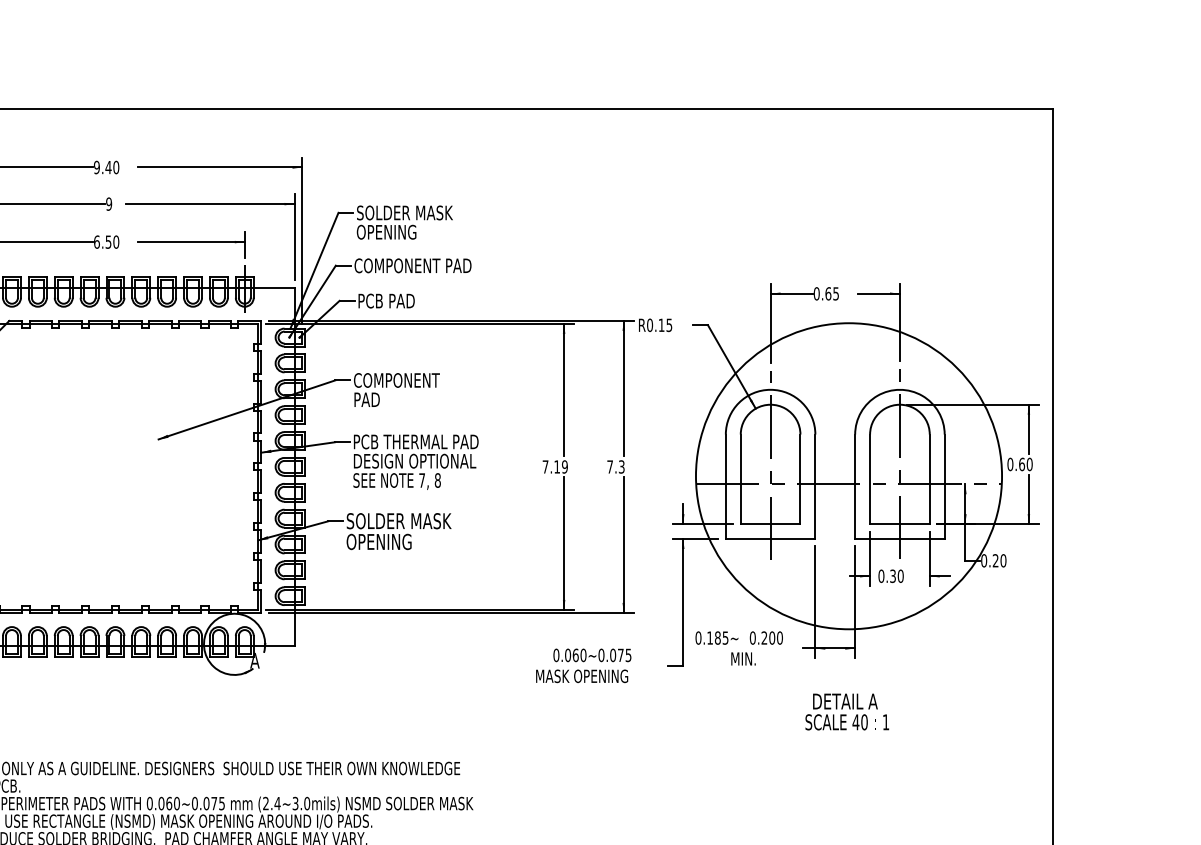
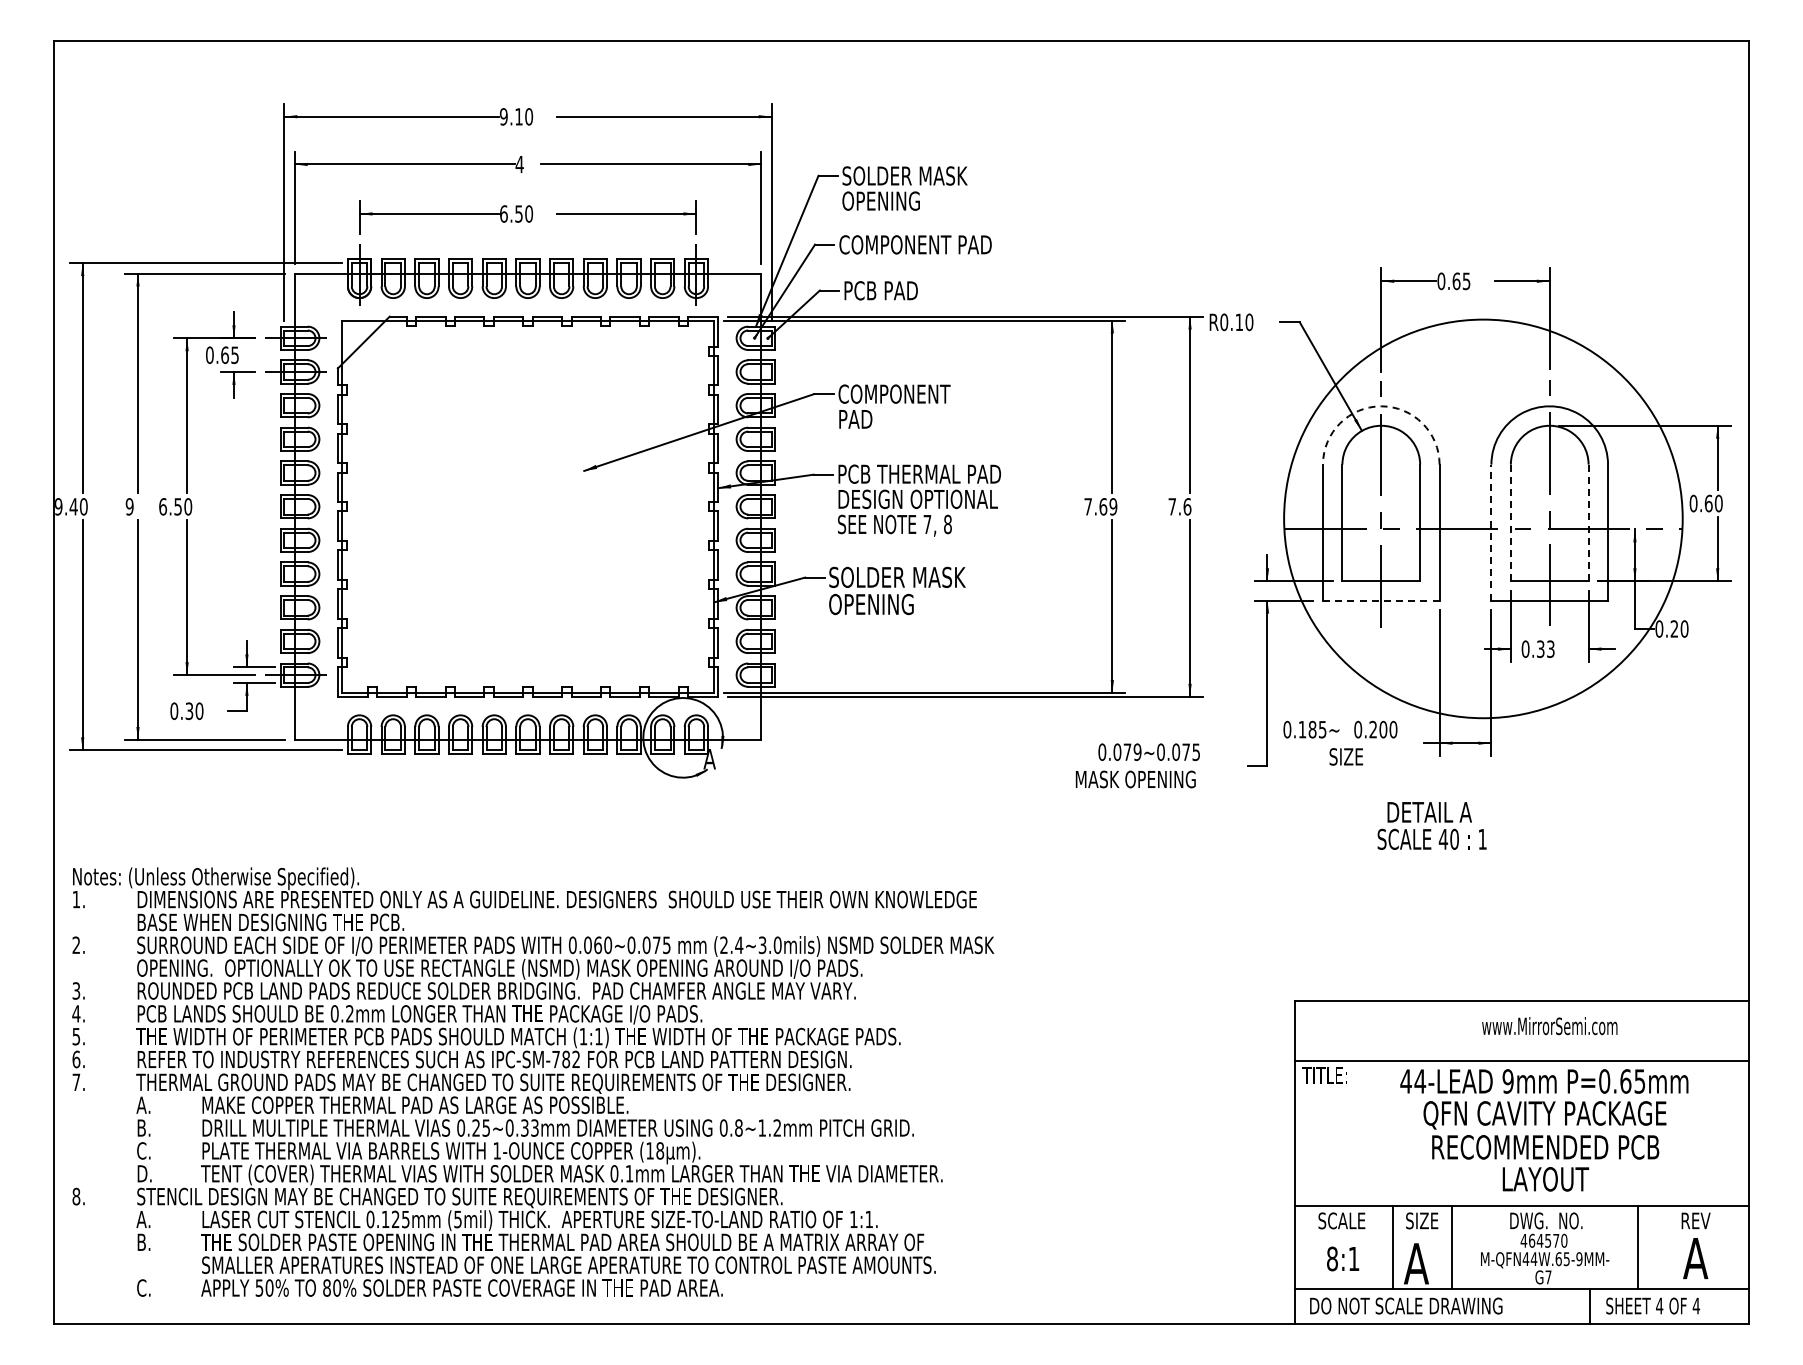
text: (108, 167) -> (518, 116), 9.40 -> 9.10
text: (108, 204) -> (519, 164), 9 -> 4
text: (669, 325) -> (1249, 322), R0.15 -> R0.10
arc: (770, 389) -> (1381, 406), solid -> dashed
text: (557, 466) -> (1103, 506), 7.19 -> 7.69
text: (621, 466) -> (1187, 506), 7.3 -> 7.6
line: (869, 479) -> (1510, 522), solid -> dashed
line: (929, 479) -> (1588, 522), solid -> dashed
line: (855, 486) -> (1491, 532), solid -> dashed
line: (769, 538) -> (1380, 600), solid -> dashed
text: (900, 575) -> (1550, 648), 0.30 -> 0.33
text: (579, 655) -> (1132, 752), 0.060~0.075 -> 0.079~0.075
text: (743, 658) -> (1346, 756), MIN. -> SIZE
text: (846, 711) -> (1431, 825), moved

